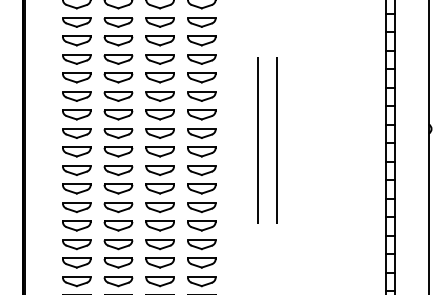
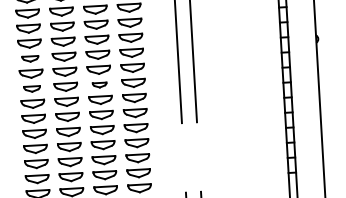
part: (76, 133) -> (30, 59), size x0.7
part: (76, 170) -> (31, 89), size x0.7
part: (159, 170) -> (99, 85), size x0.6

